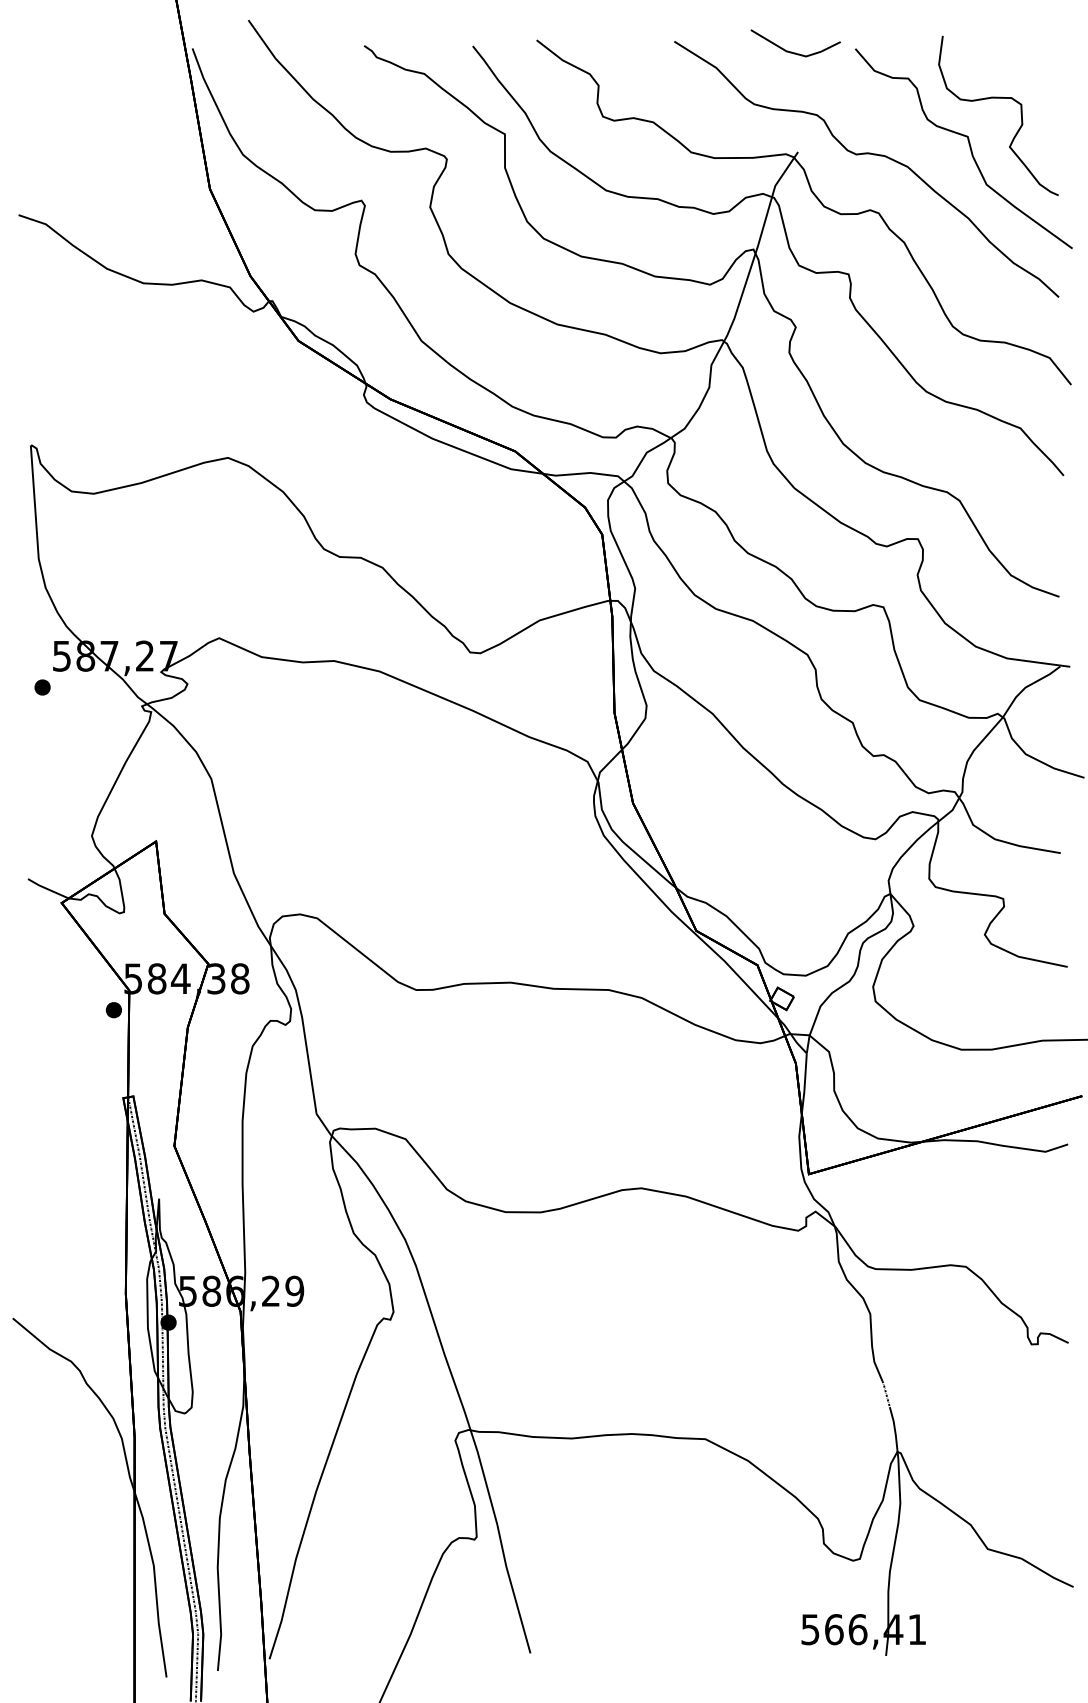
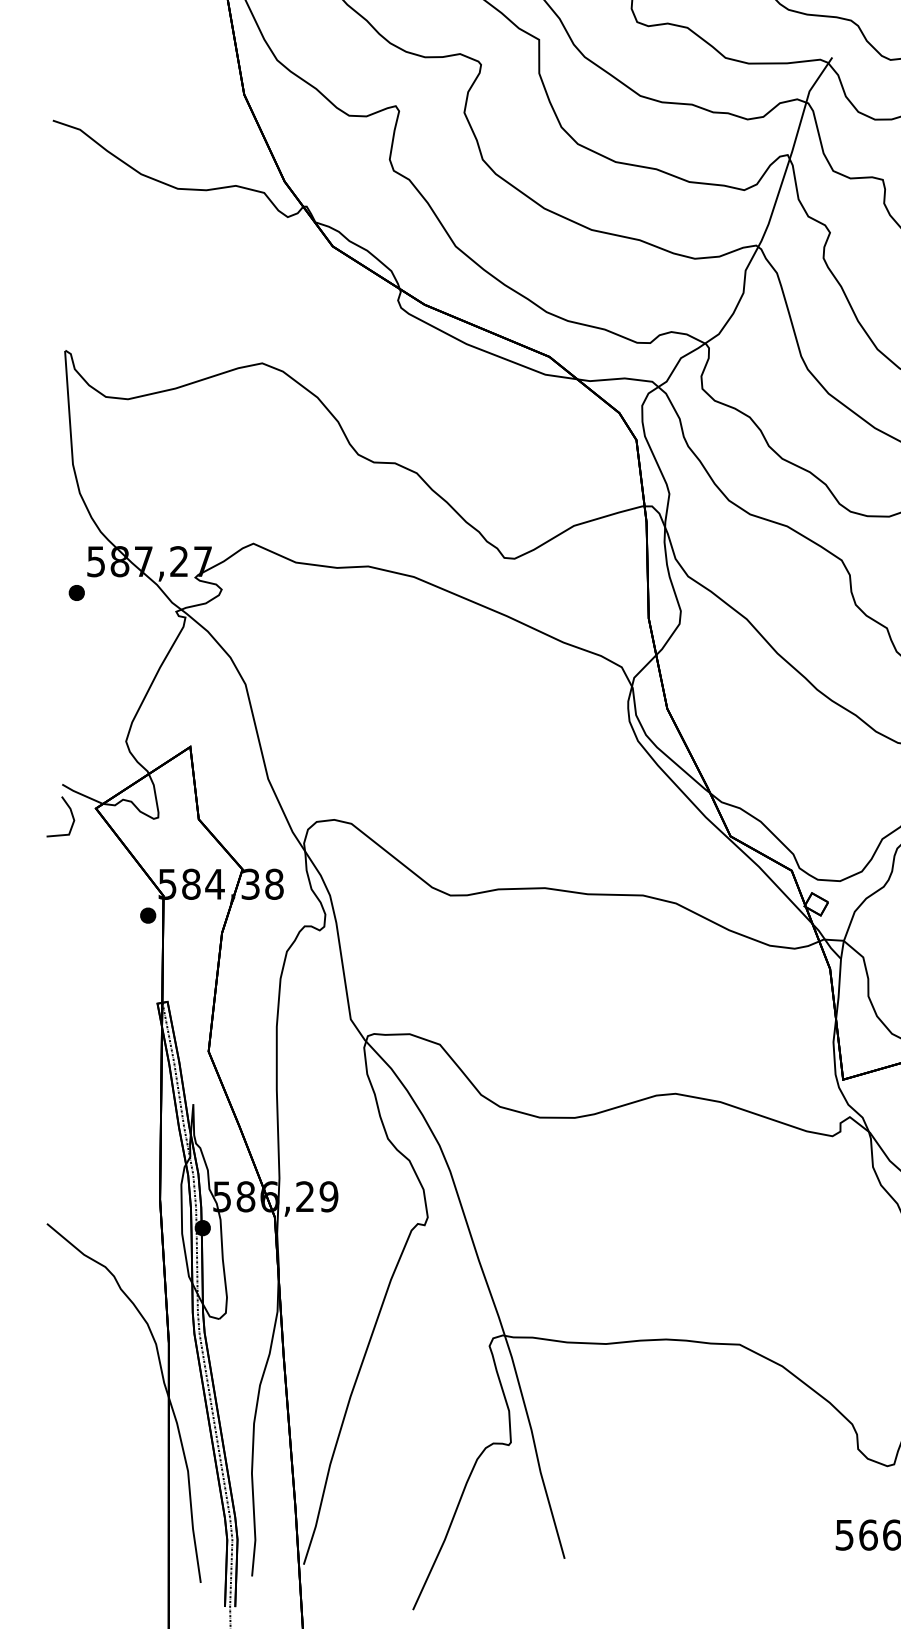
line: (36, 907) -> (70, 812), added

